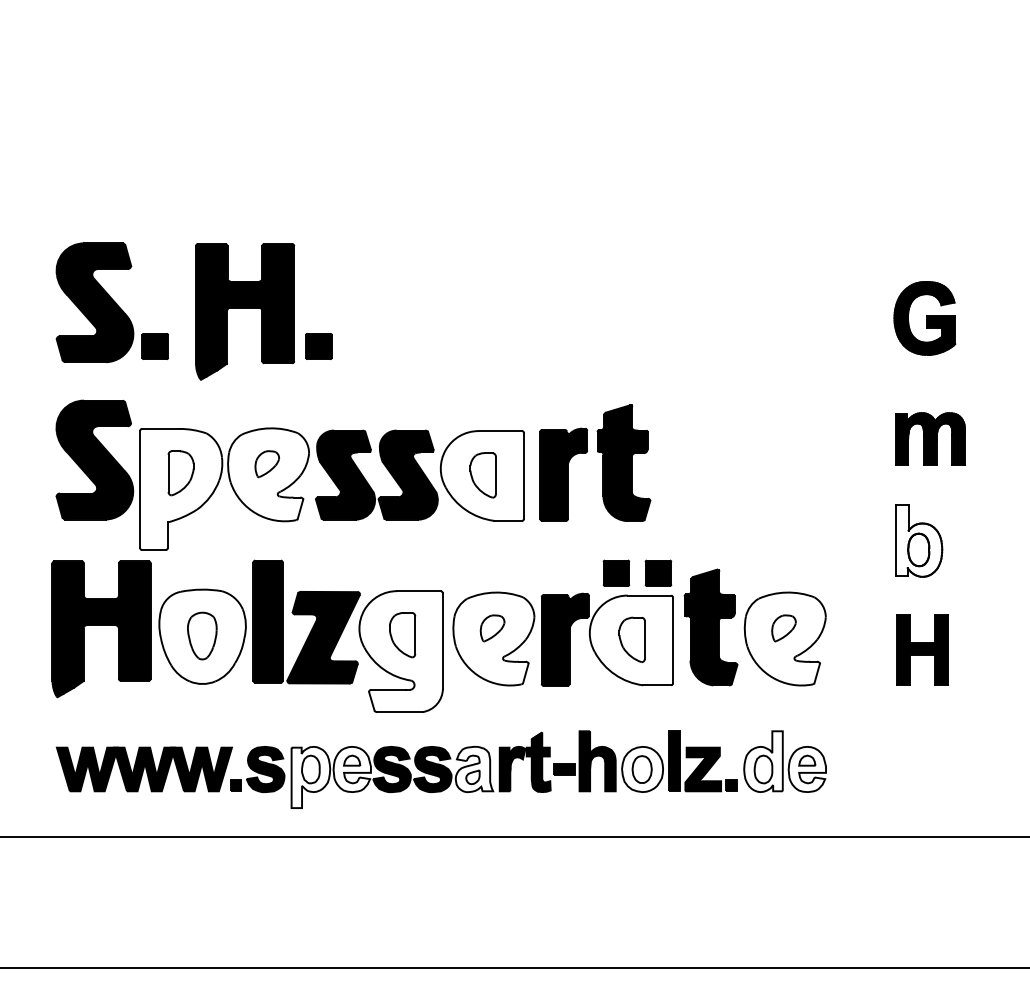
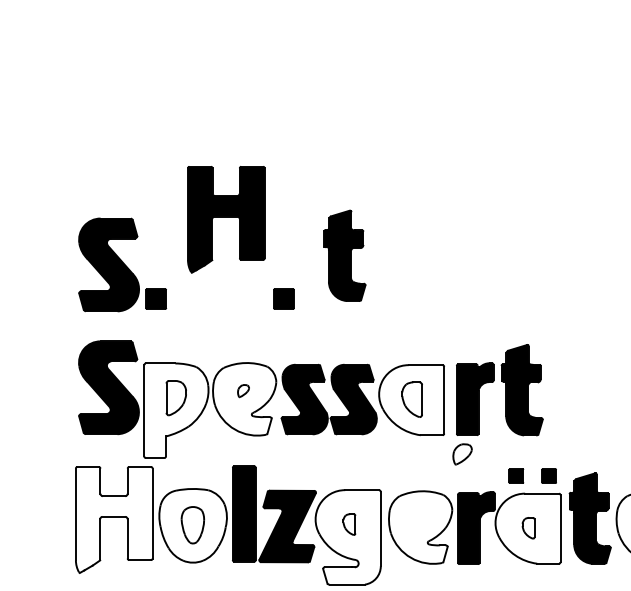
part: (396, 290) -> (344, 255), added
part: (245, 311) -> (226, 219), moved
part: (266, 464) -> (243, 391), size x0.6
part: (616, 572) -> (516, 475), size x0.7
part: (658, 572) -> (549, 475), size x0.7
part: (492, 628) -> (462, 454), moved
fill: (101, 629) -> (114, 520), removed
part: (402, 635) -> (349, 524), size x0.6
part: (631, 639) -> (528, 527), size x0.6

